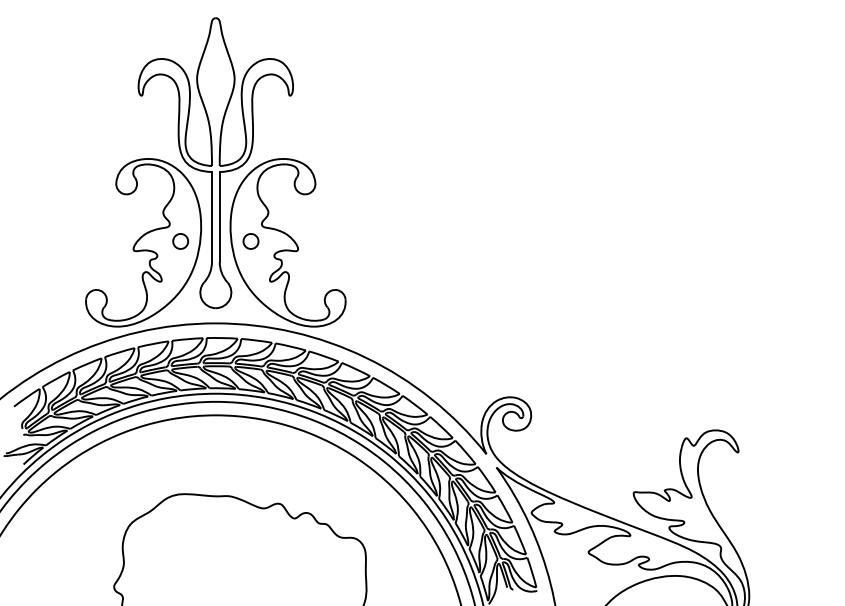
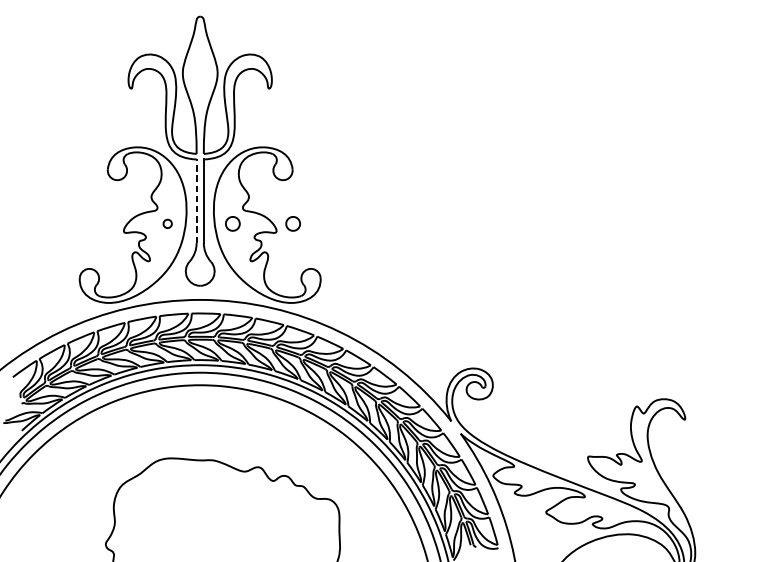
line: (211, 216) -> (196, 200), solid -> dashed
part: (180, 241) -> (167, 223), size x0.6
part: (315, 241) -> (292, 223), added

